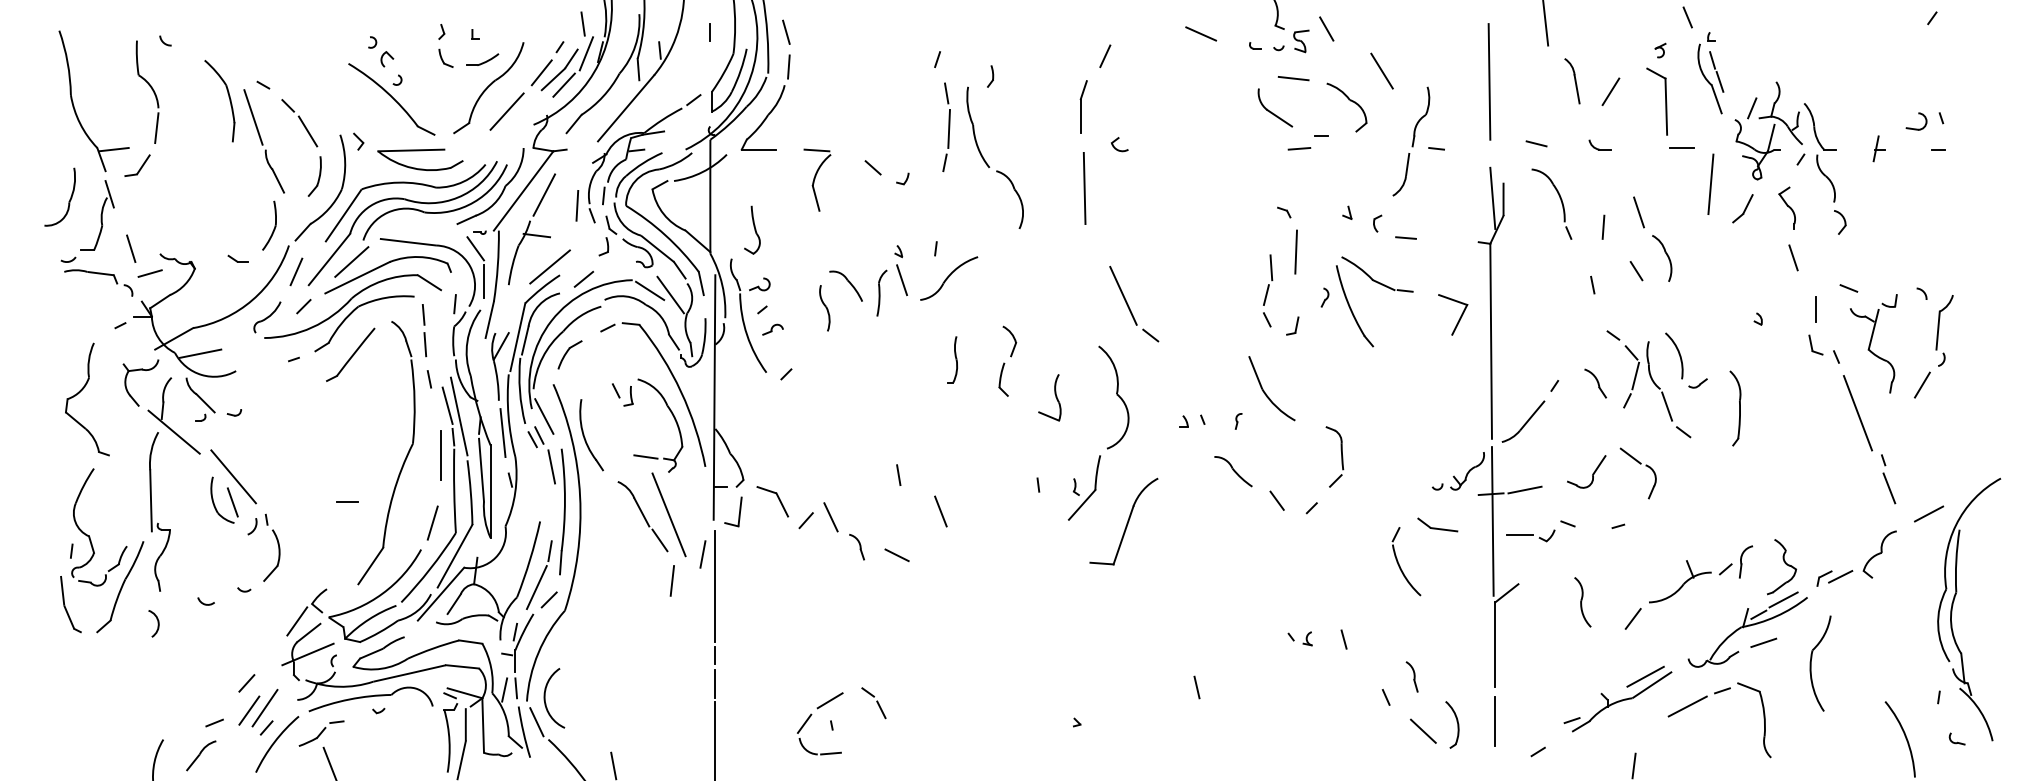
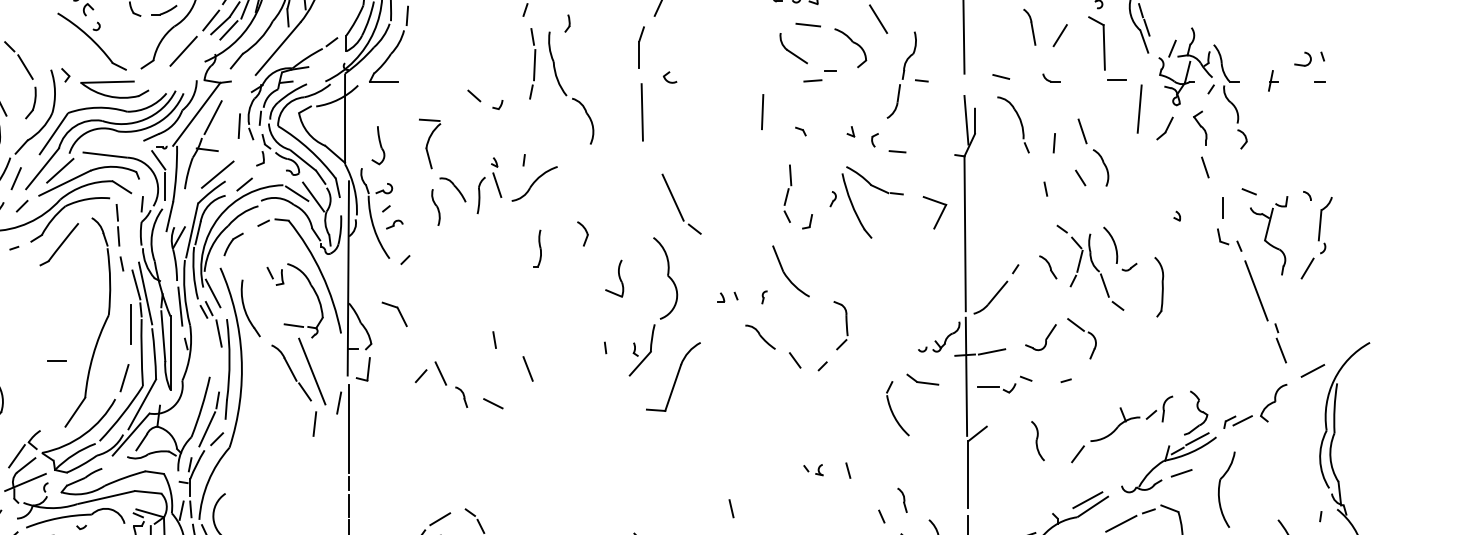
part: (817, 179) -> (430, 143), moved
line: (1295, 251) -> (762, 111), moved
part: (1003, 379) -> (577, 264), removed
part: (778, 499) -> (399, 312), moved

